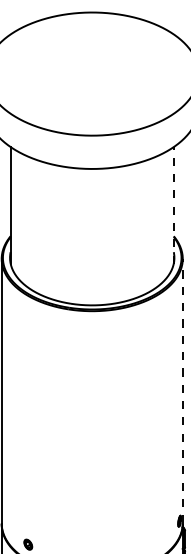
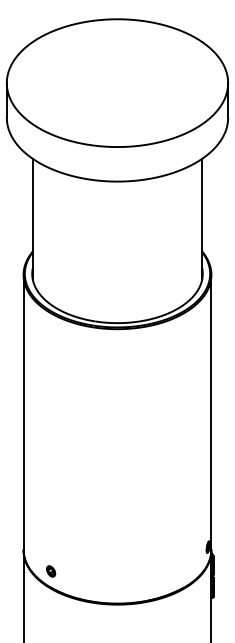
line: (174, 205) -> (202, 219), dashed -> solid
line: (182, 390) -> (211, 411), dashed -> solid

